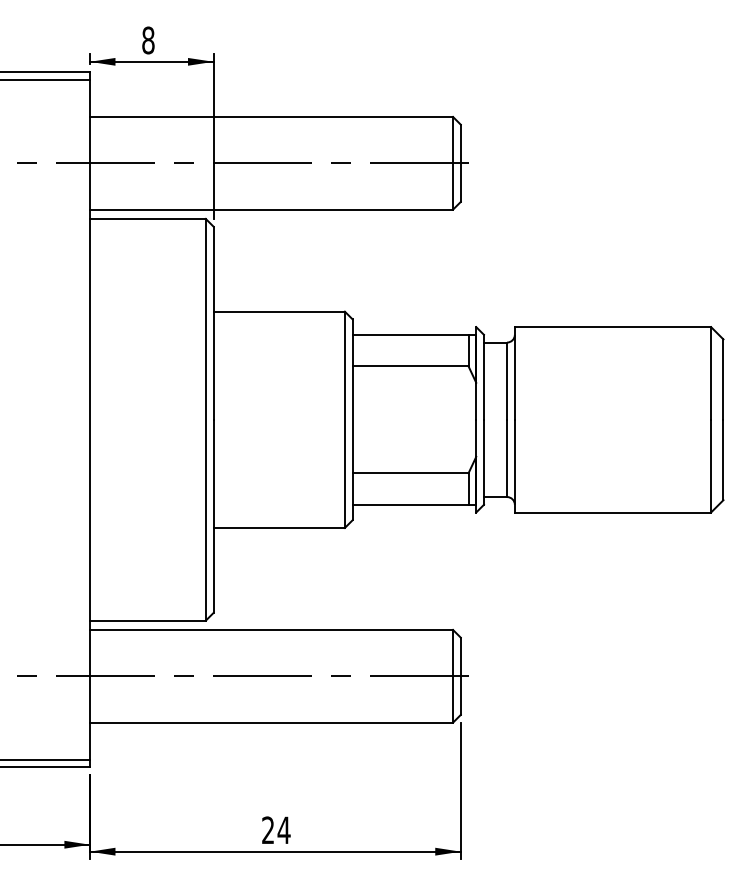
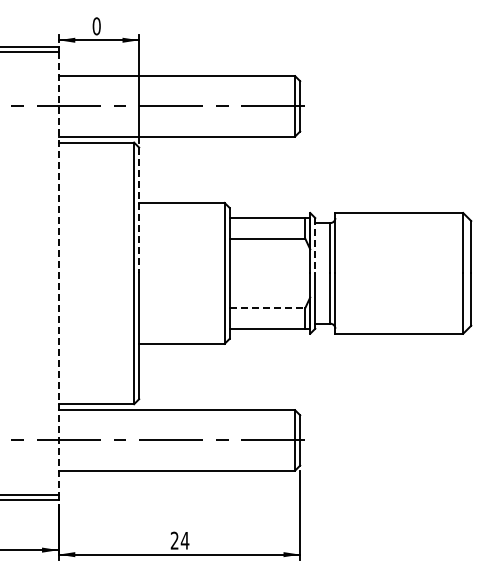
text: (148, 40) -> (96, 26), 8 -> 0
line: (214, 323) -> (139, 210), solid -> dashed
line: (484, 376) -> (315, 245), solid -> dashed
line: (89, 419) -> (58, 273), solid -> dashed
line: (410, 473) -> (267, 308), solid -> dashed

